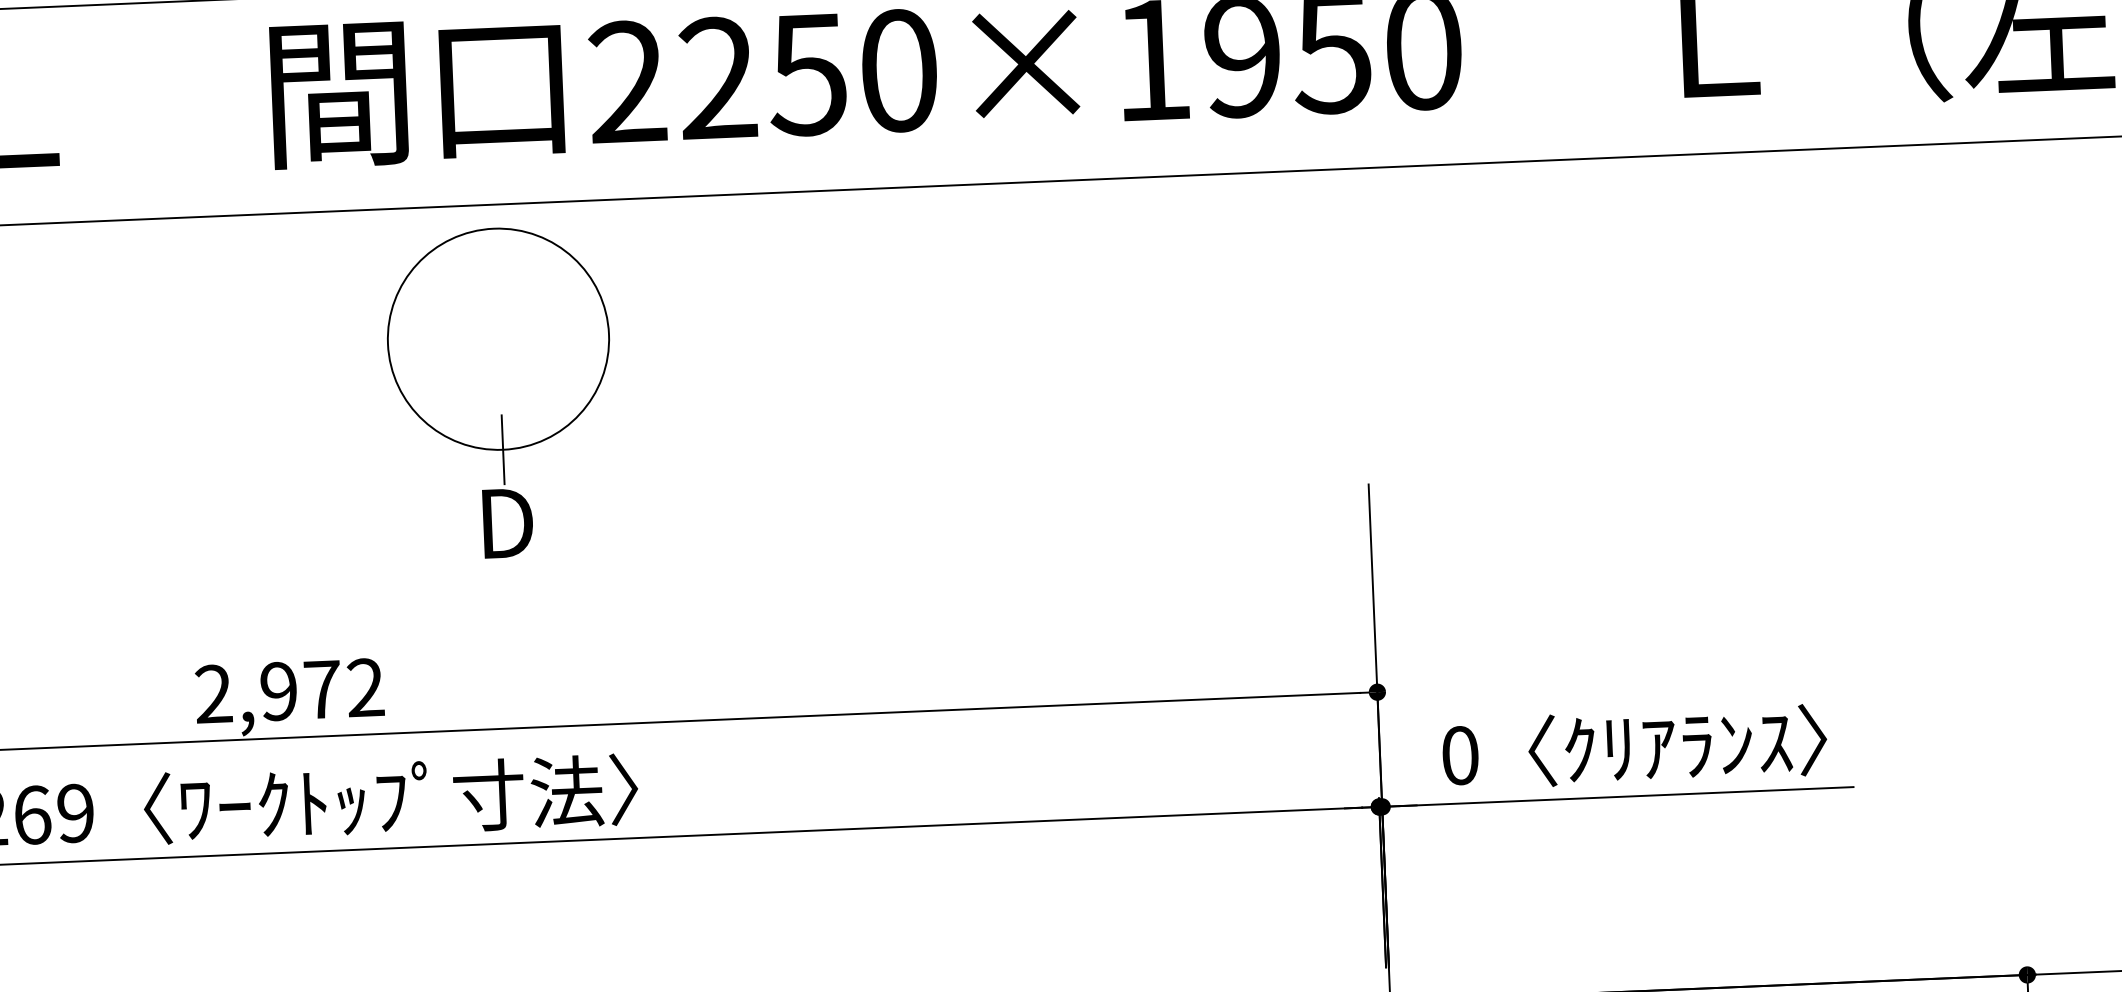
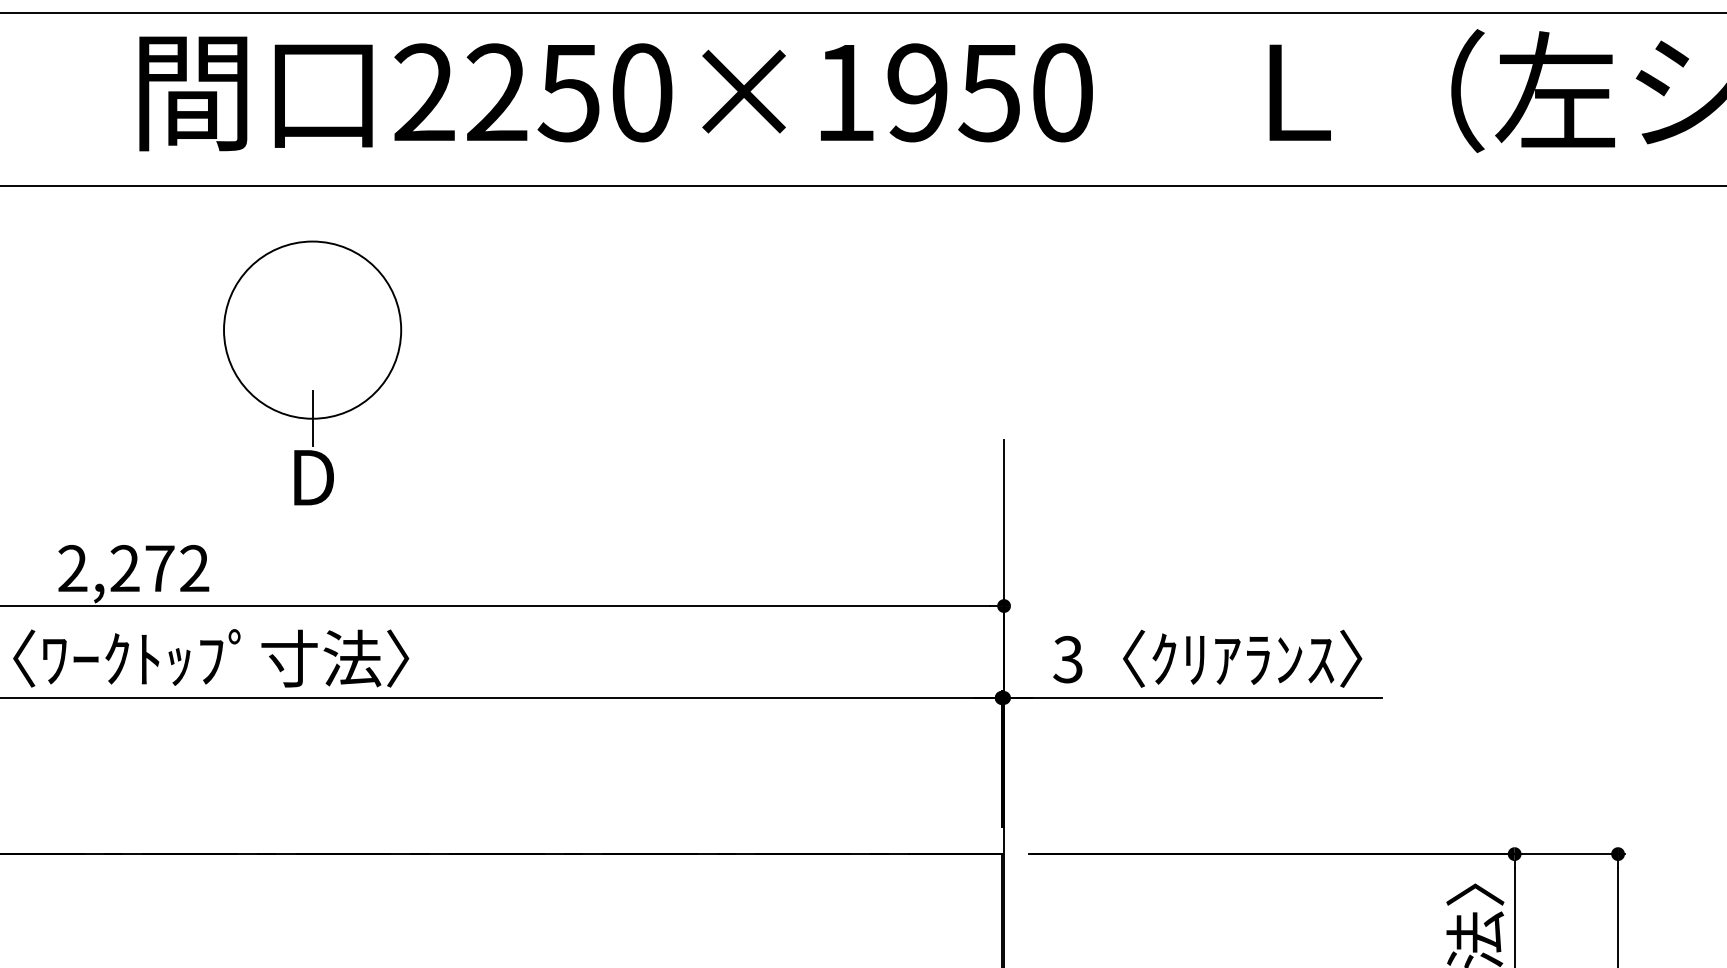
part: (500, 392) -> (312, 372), moved
text: (278, 691) -> (124, 568), 2,972 -> 2,272
text: (1459, 755) -> (1067, 659), 0 -> 3

